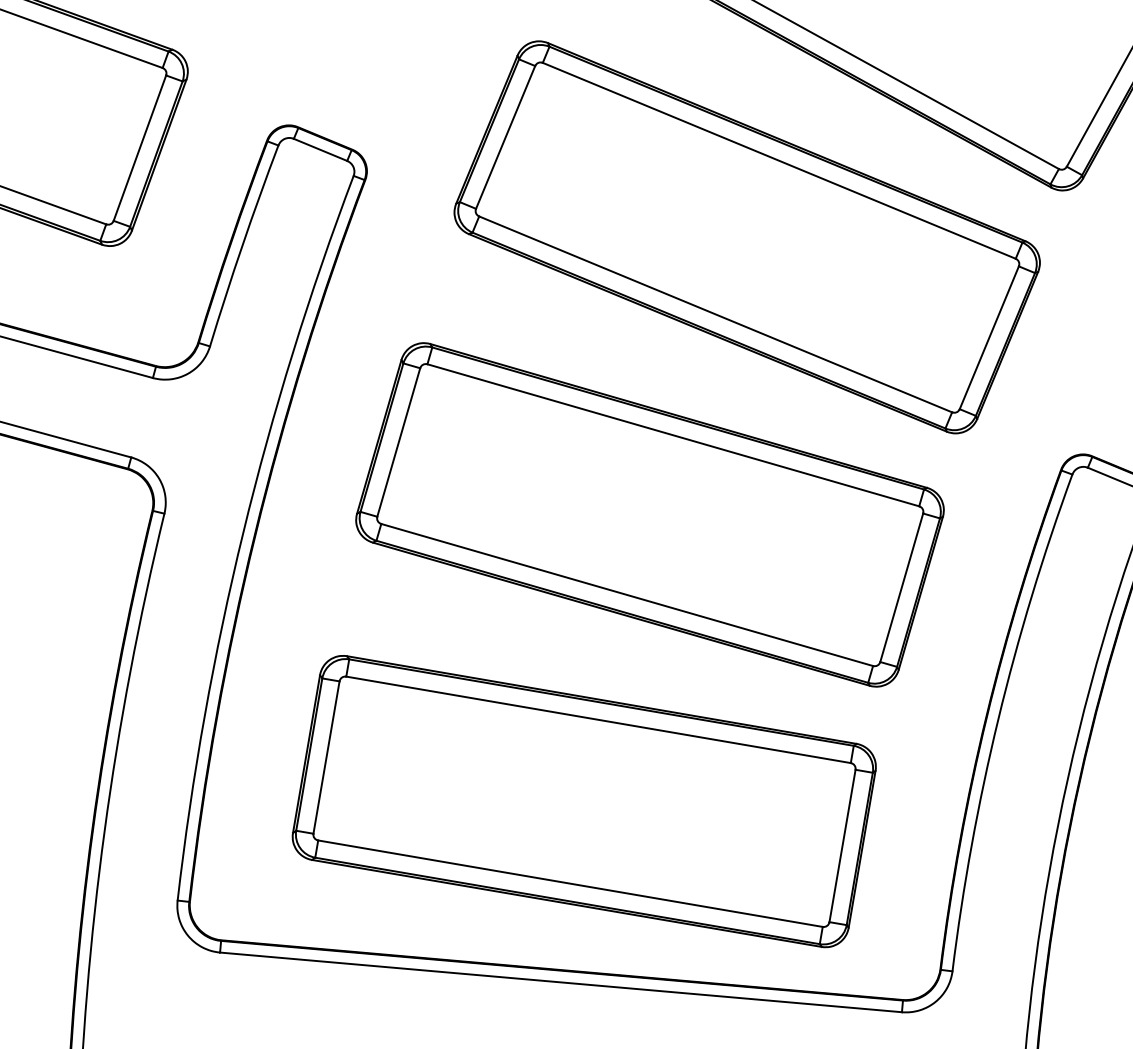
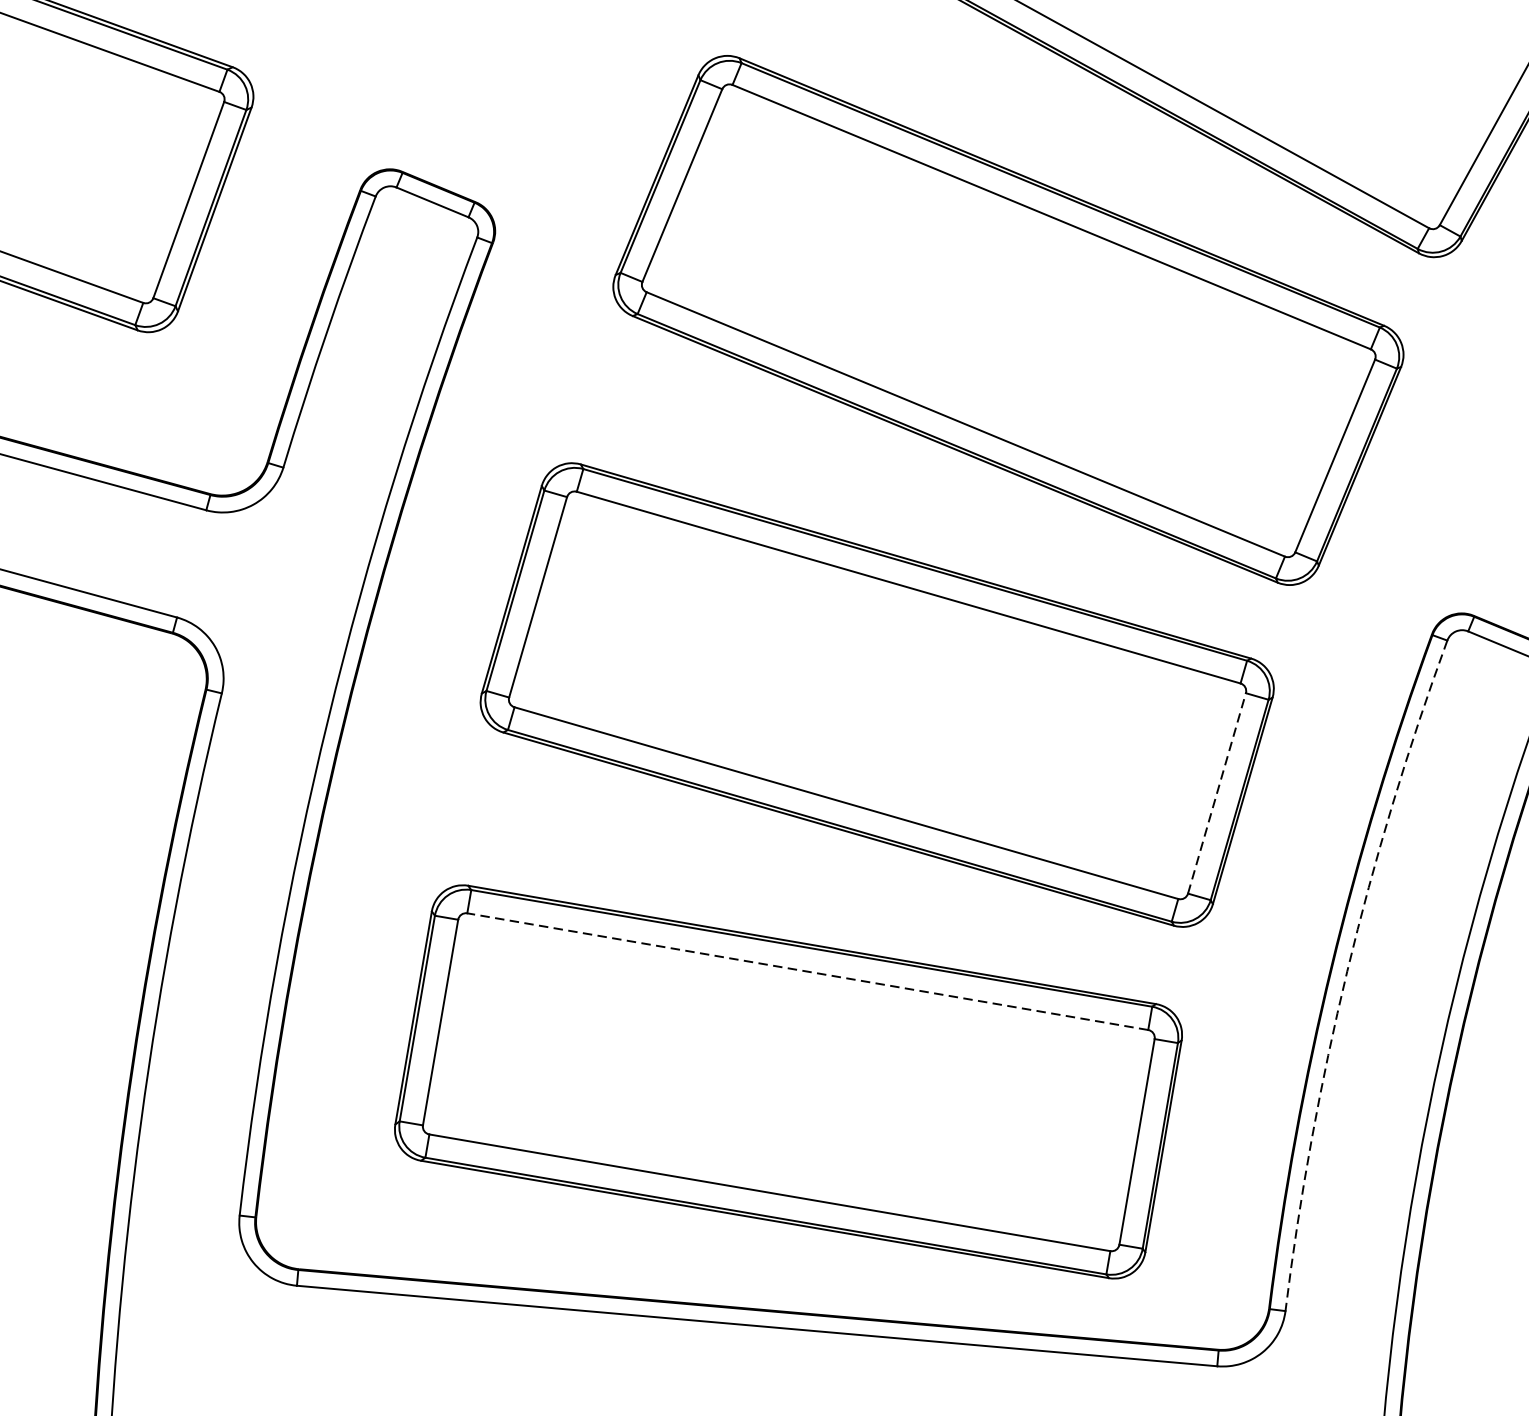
line: (901, 587) -> (1216, 793), solid -> dashed
line: (598, 719) -> (807, 971), solid -> dashed
arc: (998, 719) -> (1347, 971), solid -> dashed

